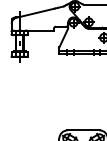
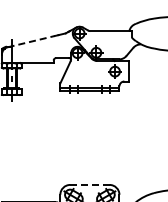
line: (35, 13) -> (31, 41), solid -> dashed
line: (83, 130) -> (89, 184), solid -> dashed

